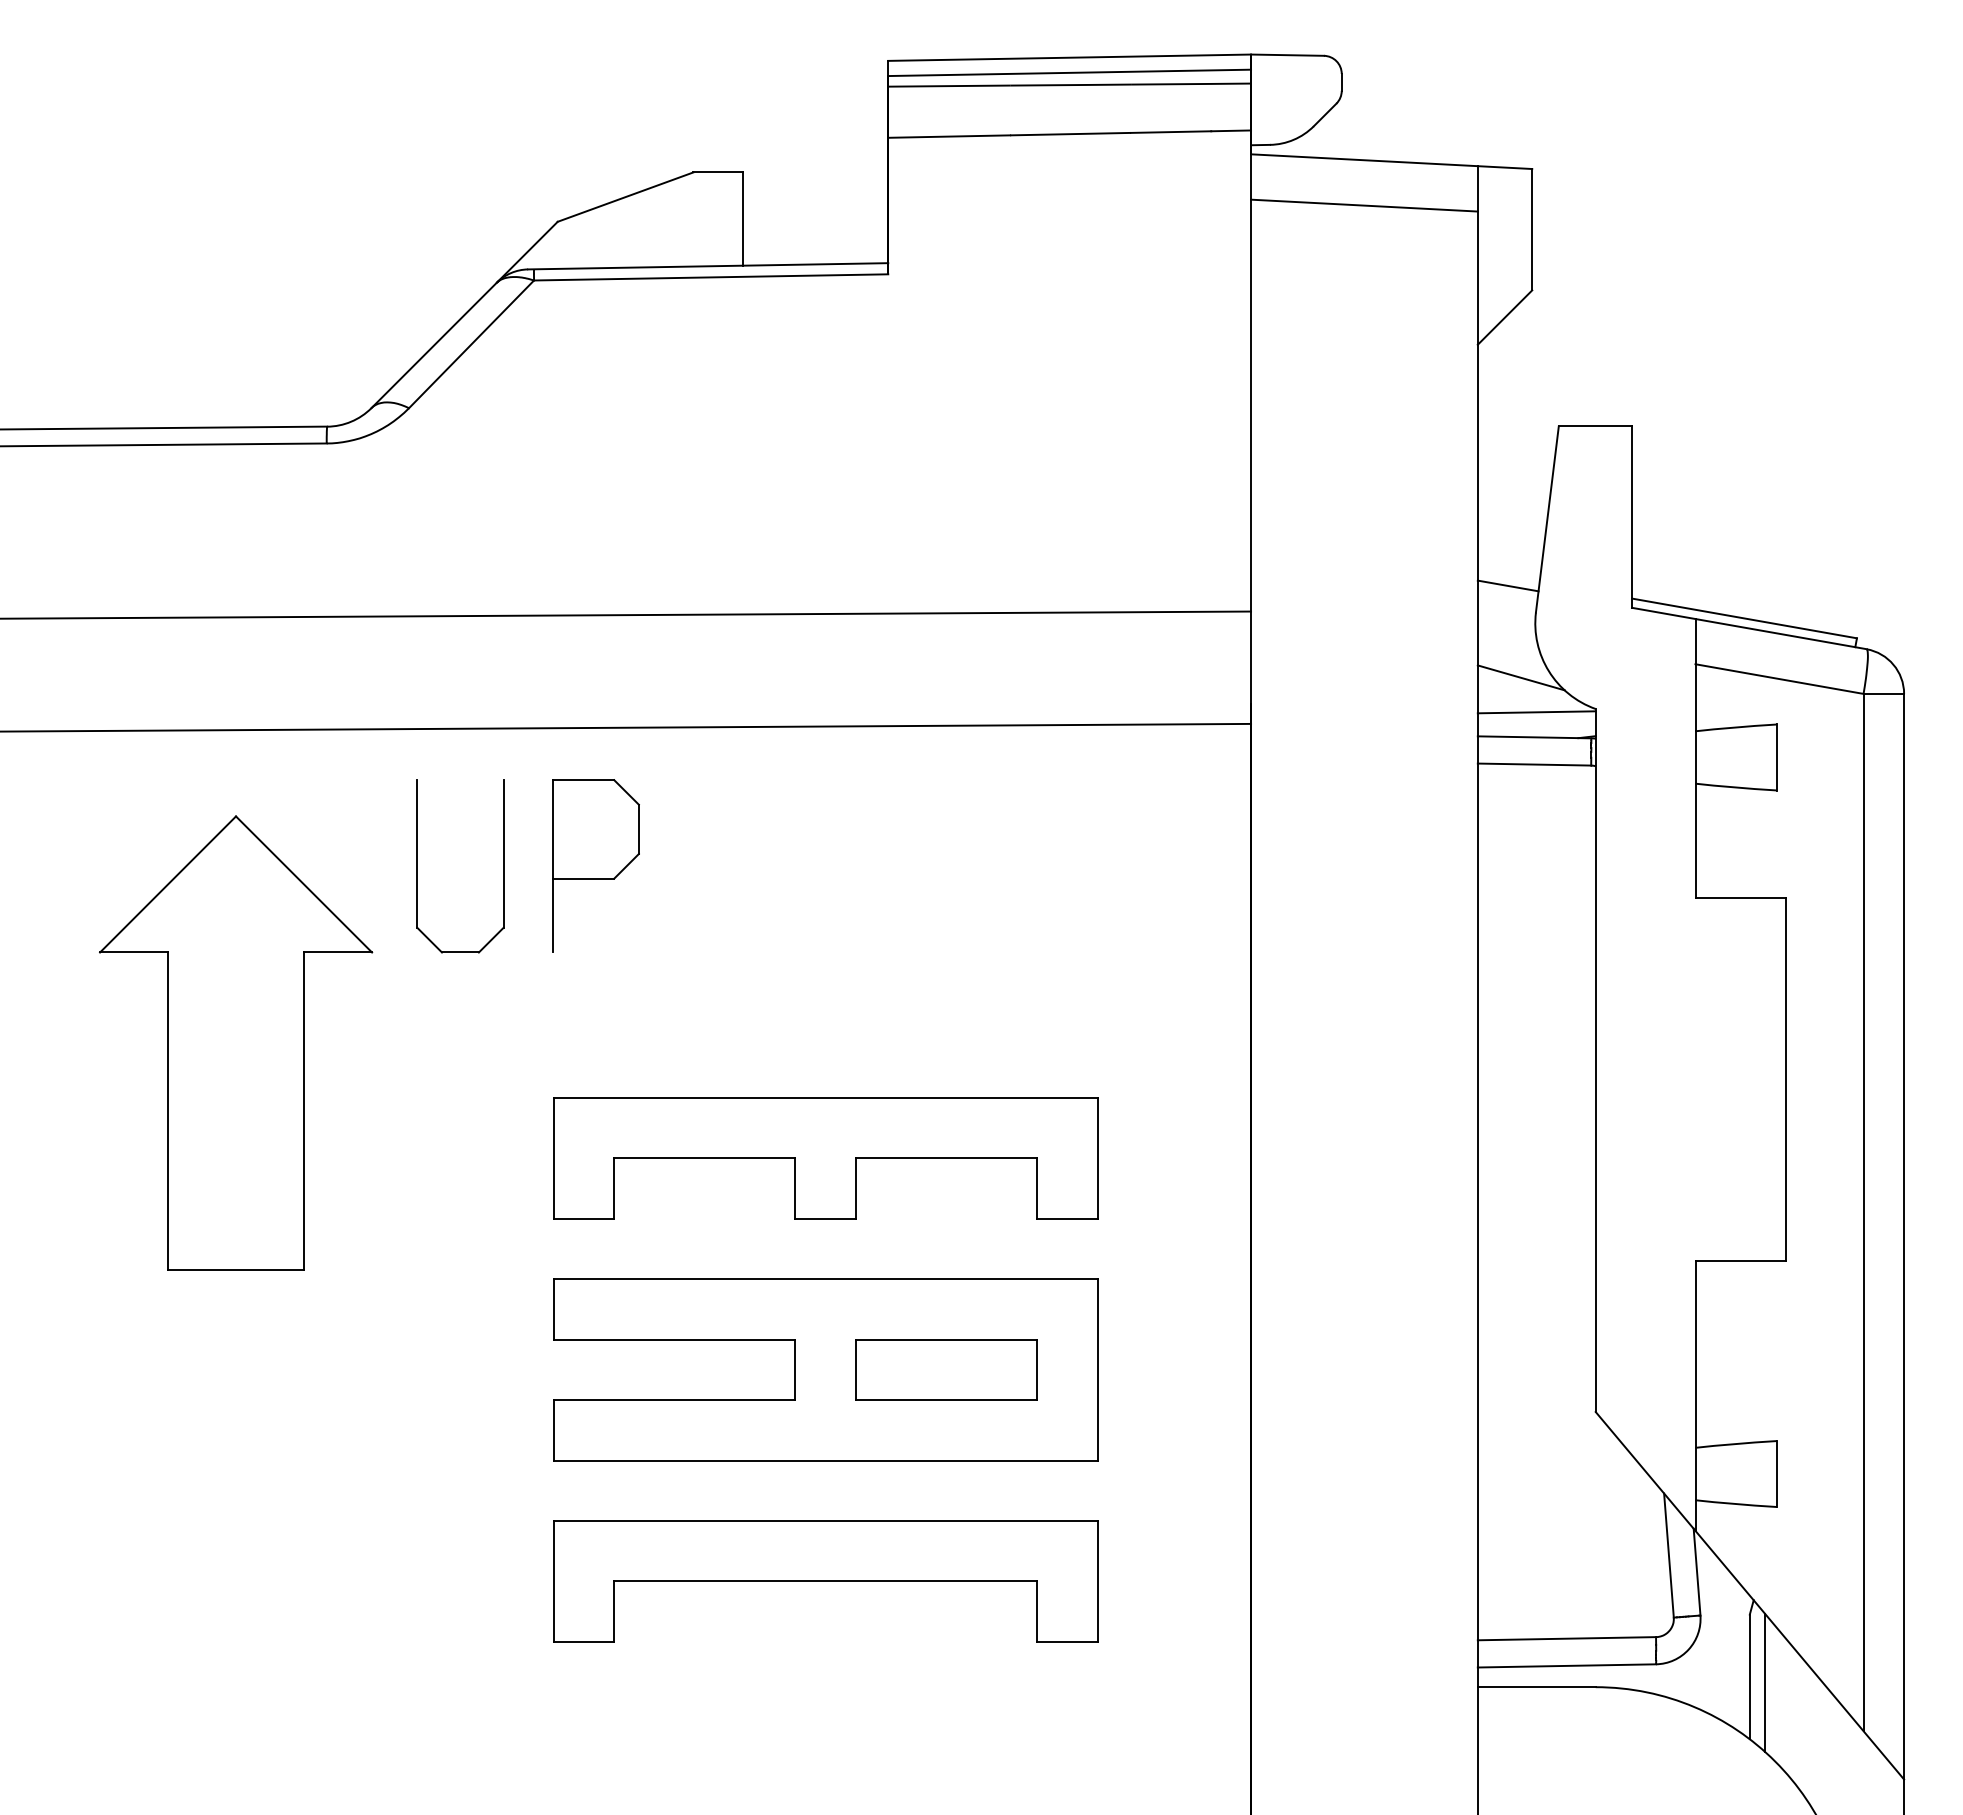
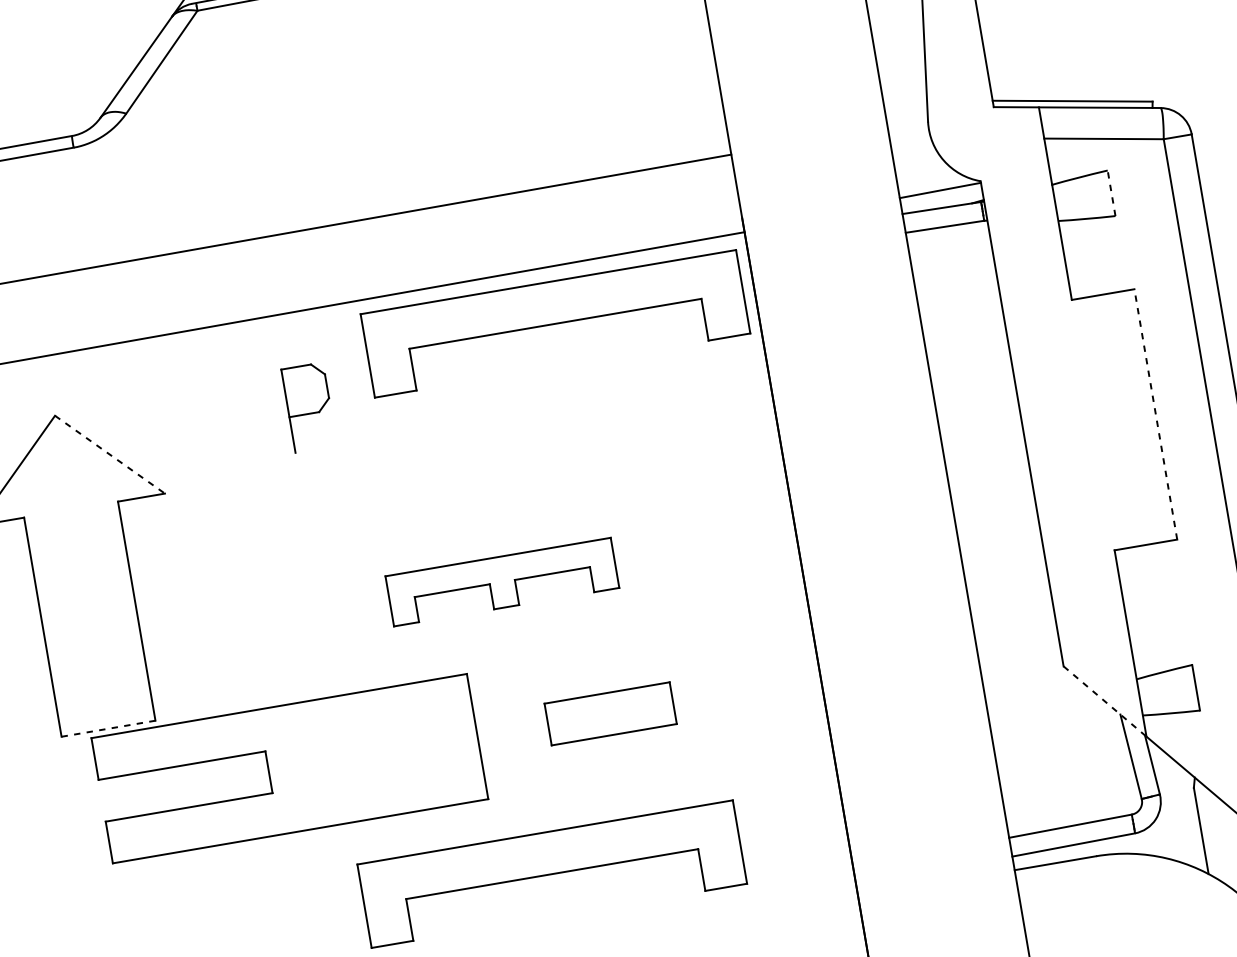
line: (1507, 585) -> (905, 106), removed
line: (1520, 677) -> (925, 168), removed
line: (1777, 757) -> (1111, 193), solid -> dashed
part: (962, 807) -> (555, 323), added
part: (595, 865) -> (308, 407), size x0.7
part: (417, 866) -> (186, 428), removed
line: (304, 884) -> (110, 454), solid -> dashed
line: (1786, 1078) -> (1155, 413), solid -> dashed
part: (825, 1158) -> (502, 582), size x0.6
line: (235, 1269) -> (108, 728), solid -> dashed
part: (825, 1369) -> (289, 768), moved
line: (1645, 1471) -> (1104, 701), solid -> dashed
line: (1765, 1682) -> (1212, 833), removed

